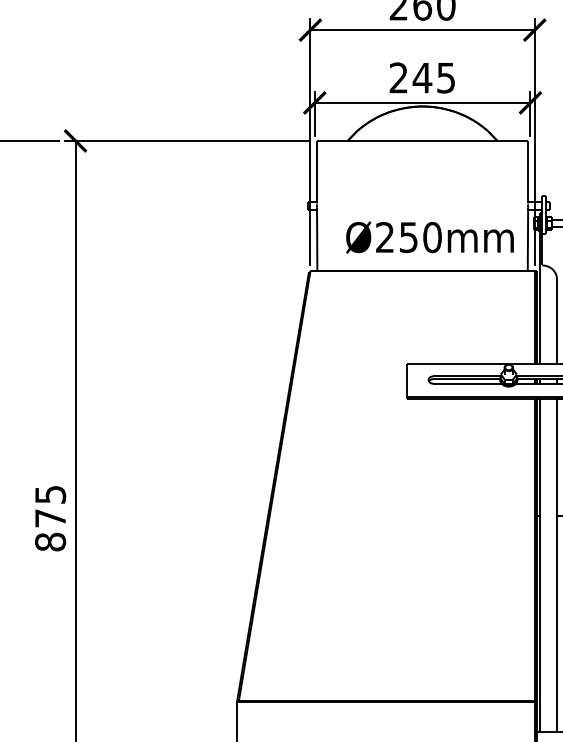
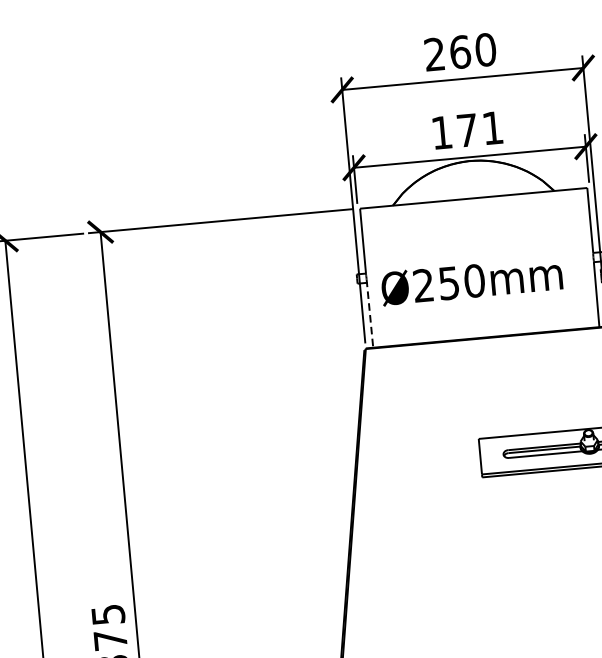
text: (421, 77) -> (466, 130), 245 -> 171
text: (429, 237) -> (471, 281), moved
line: (317, 238) -> (370, 313), solid -> dashed

